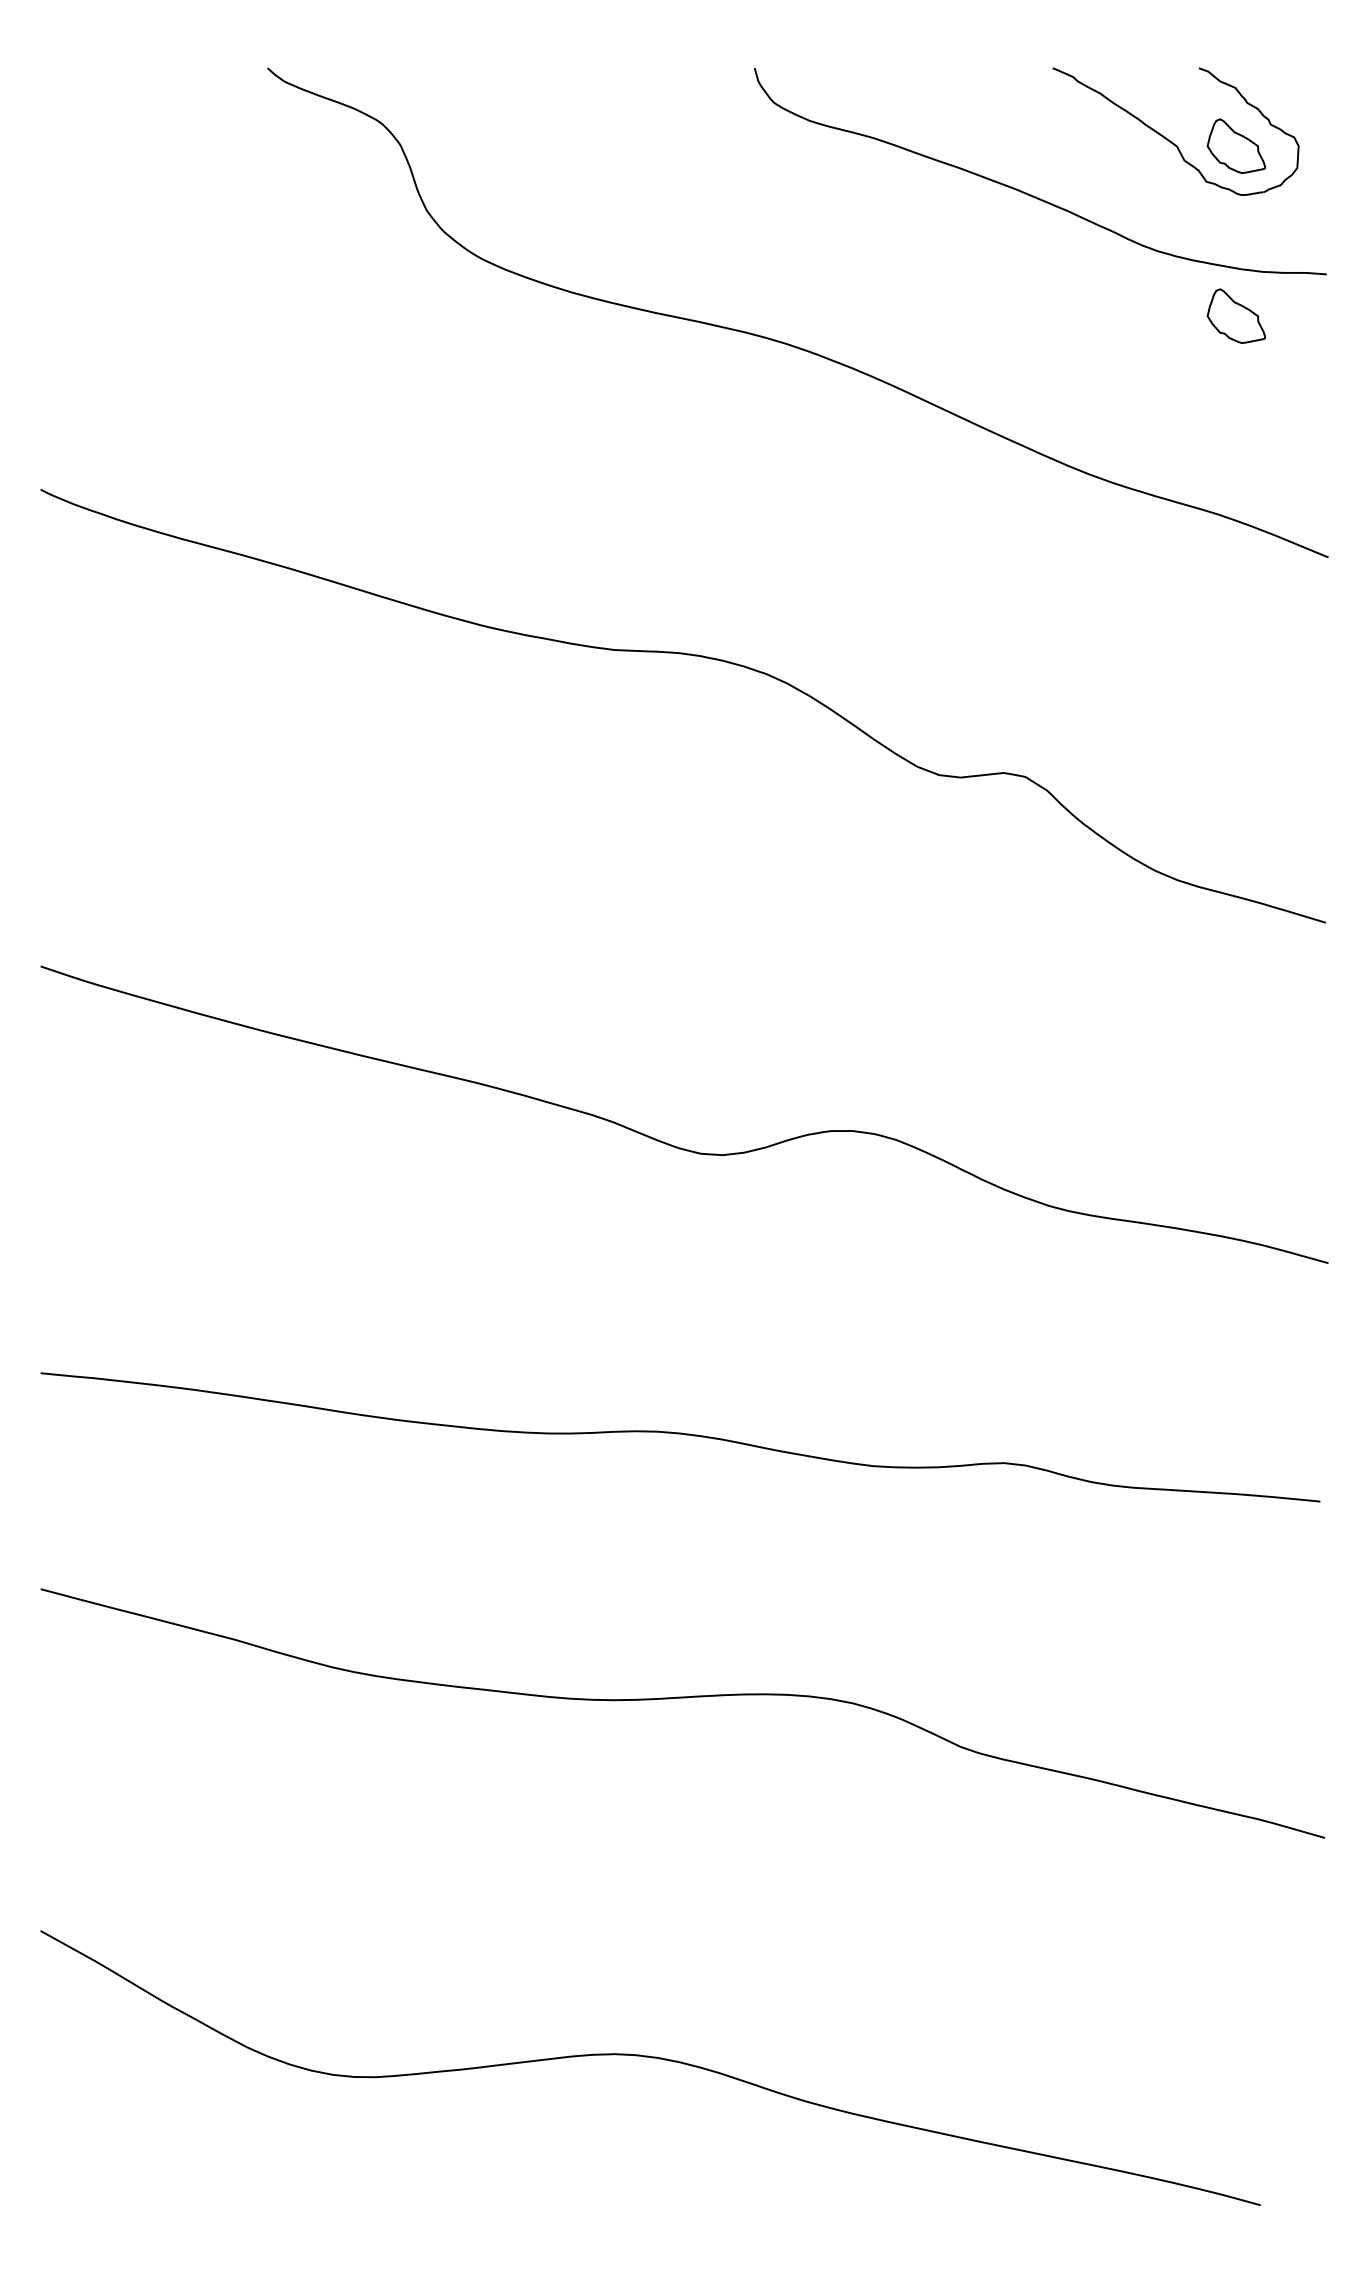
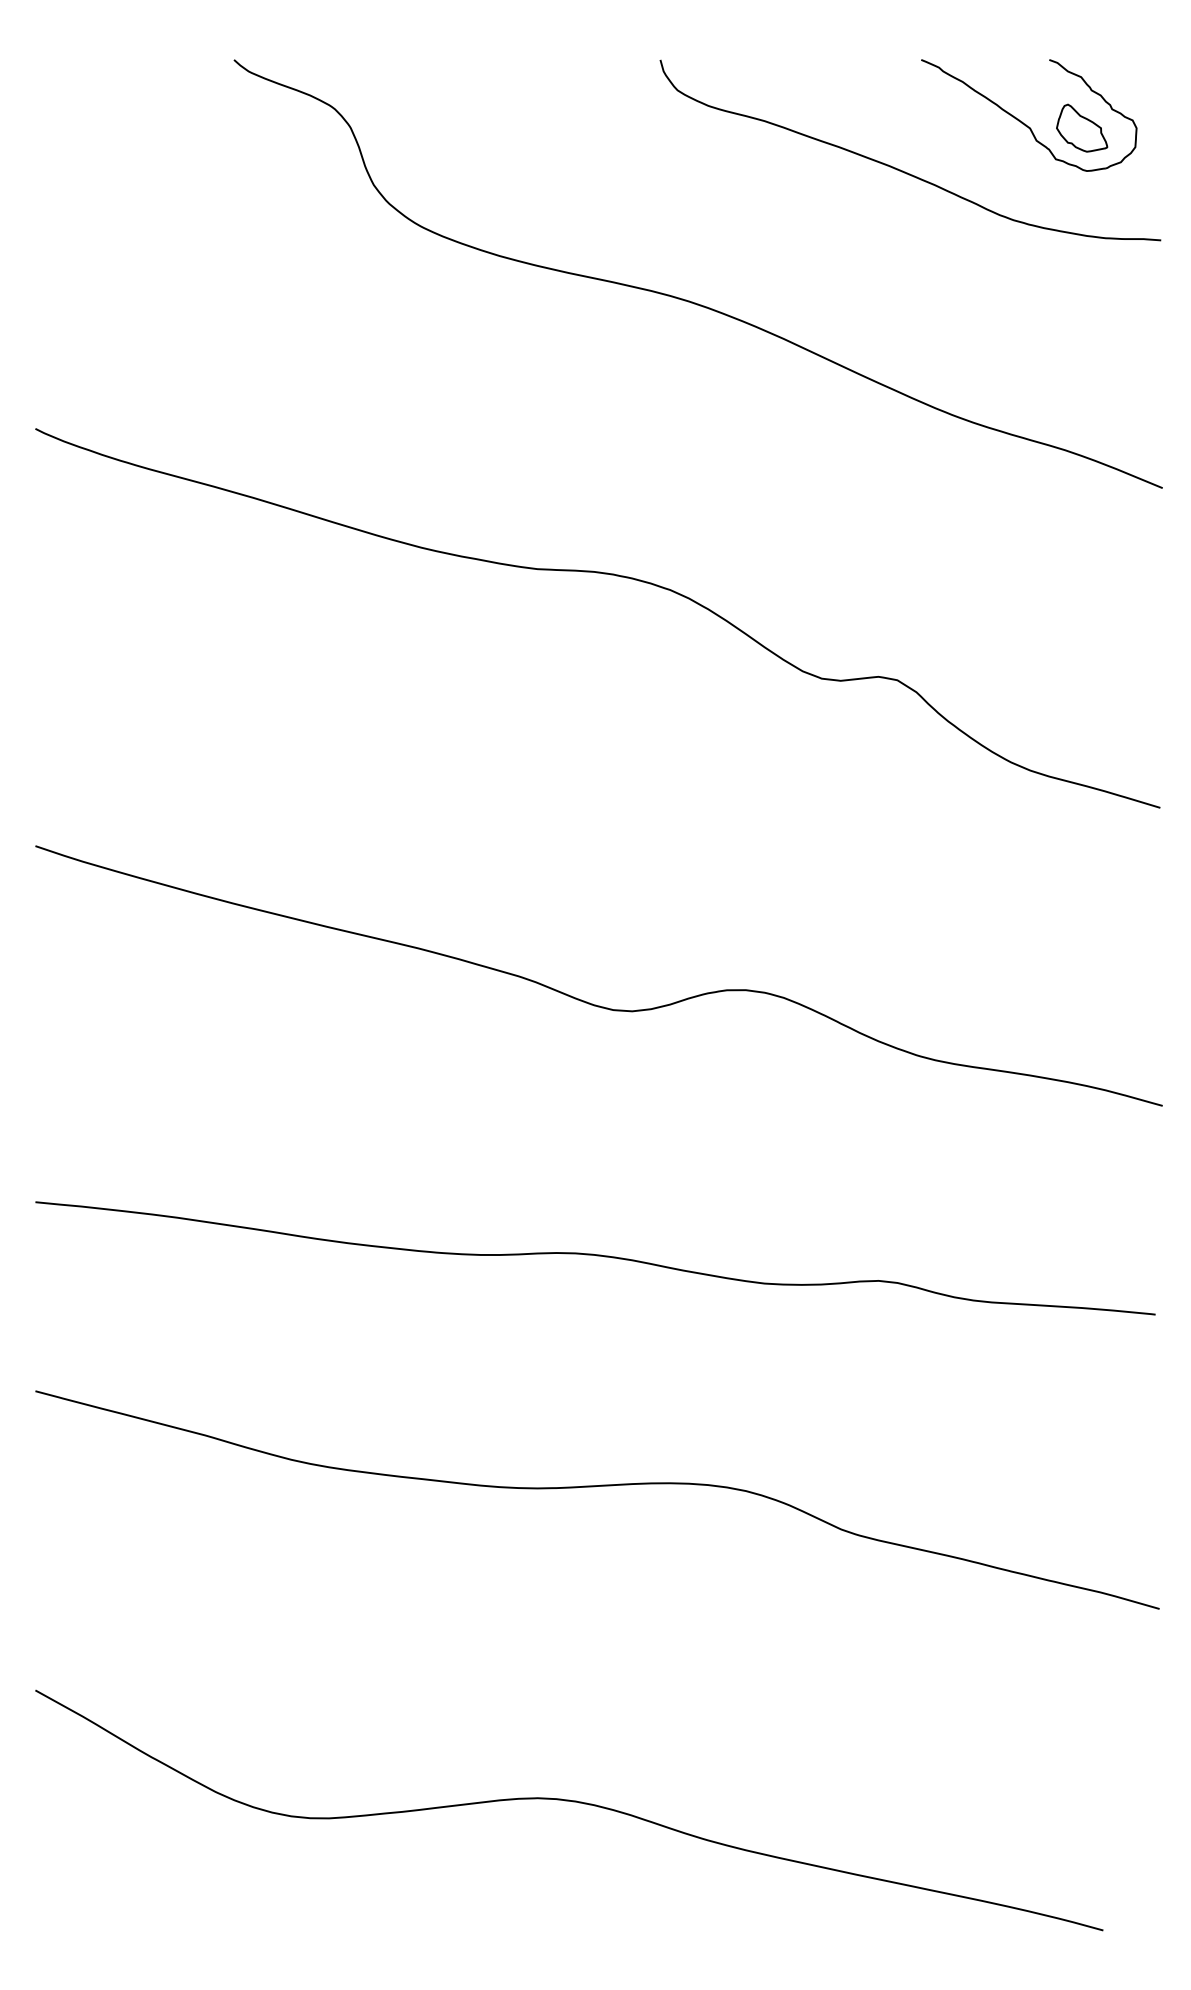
part: (1235, 315) -> (1081, 276), removed

